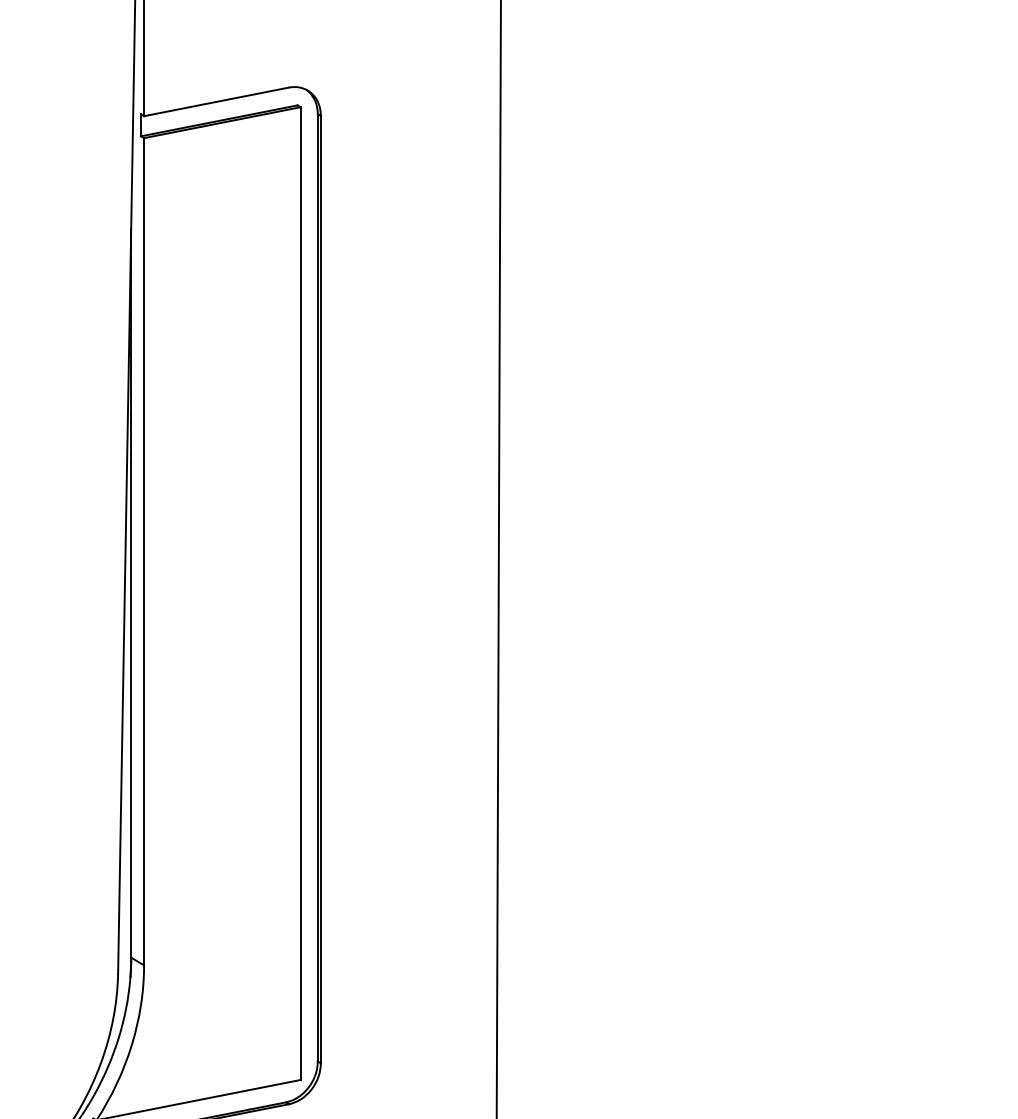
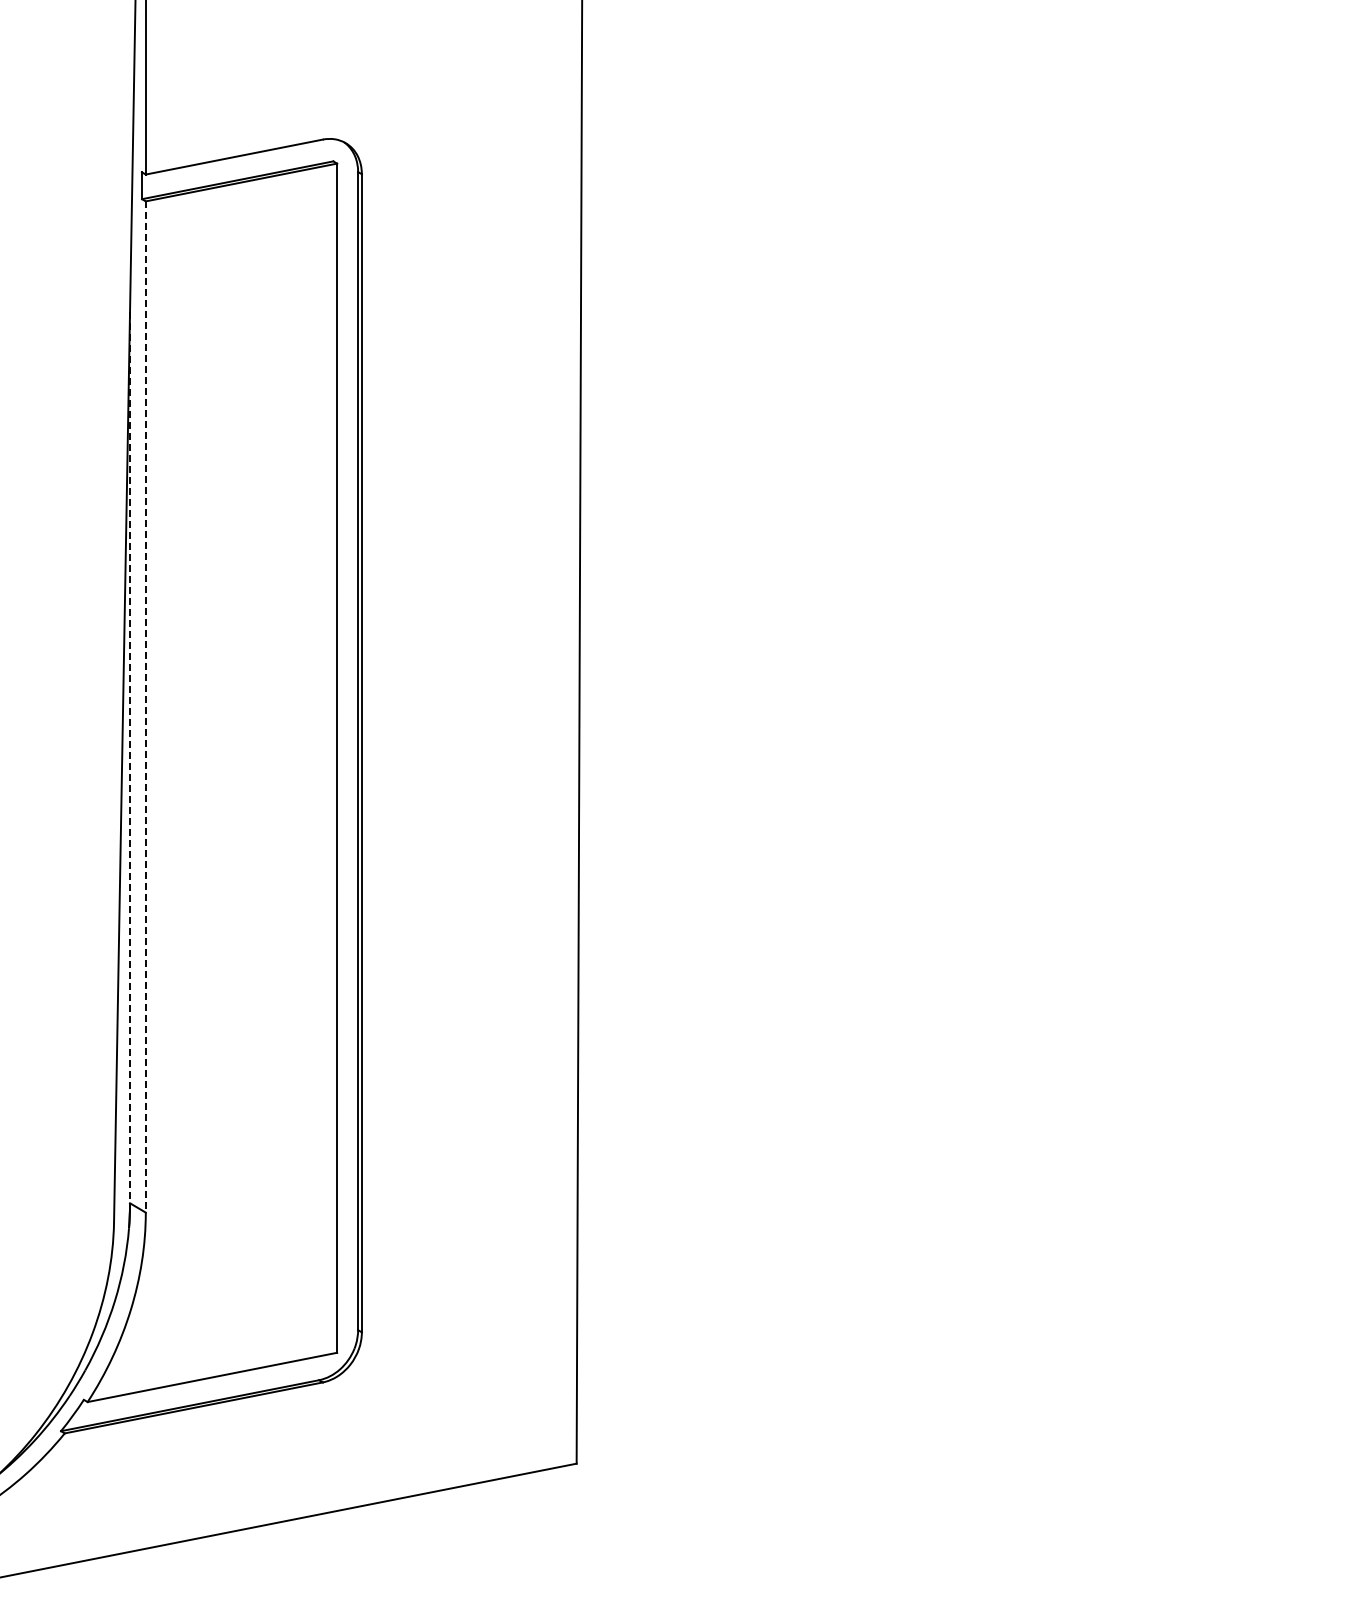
line: (143, 552) -> (145, 707), solid -> dashed
line: (131, 593) -> (130, 757), solid -> dashed

